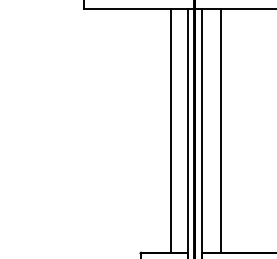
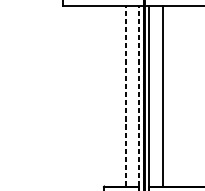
line: (170, 130) -> (126, 96), solid -> dashed
line: (188, 130) -> (139, 96), solid -> dashed

